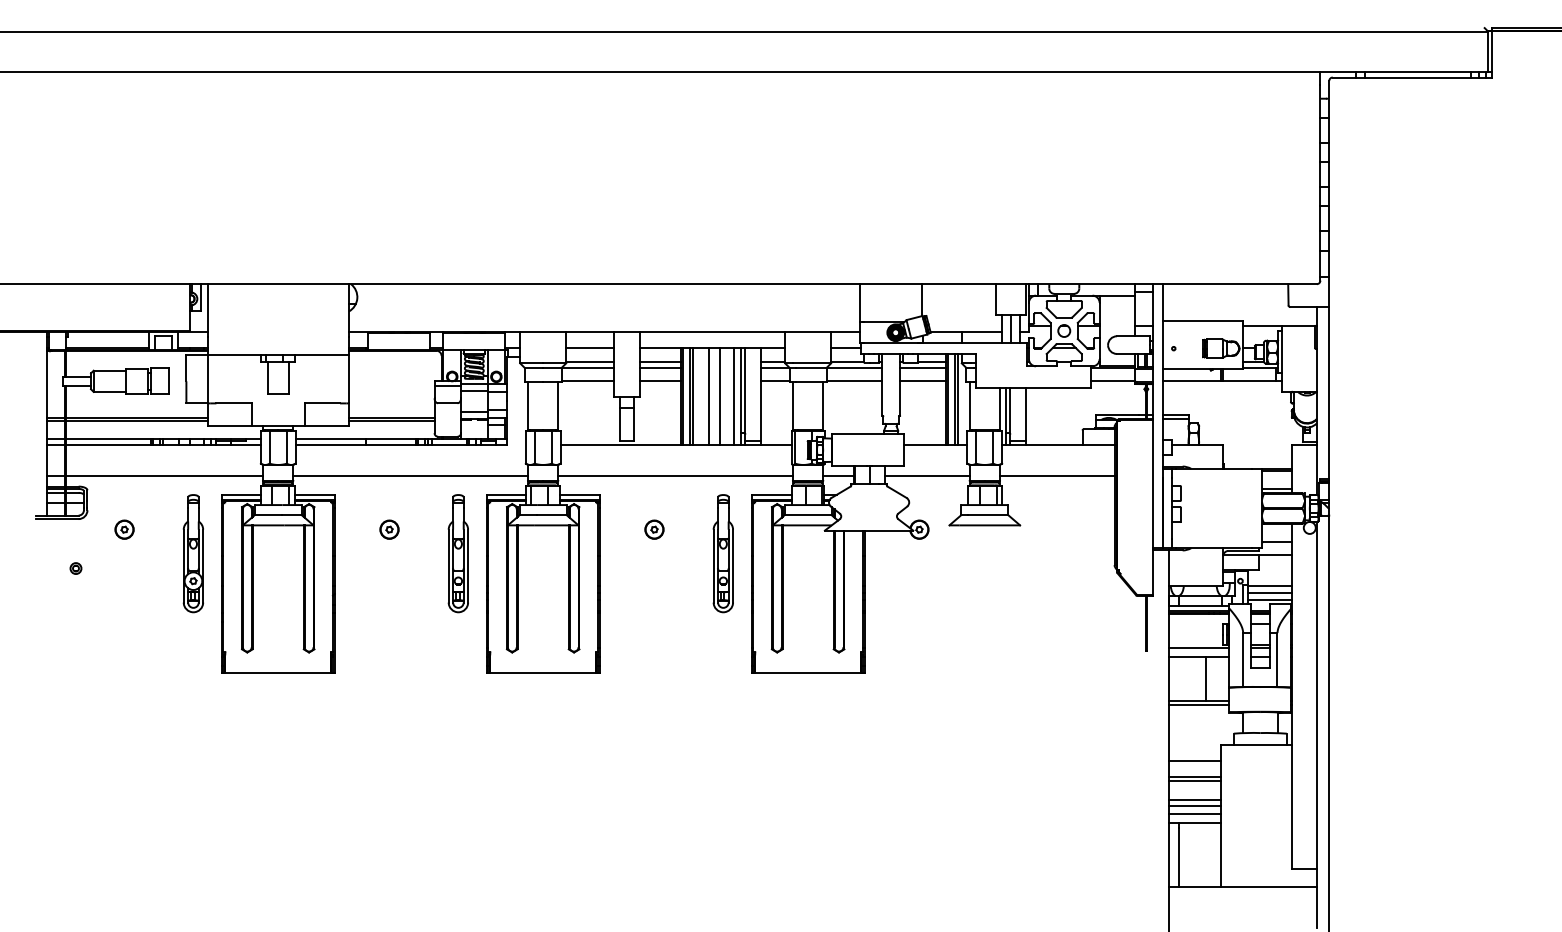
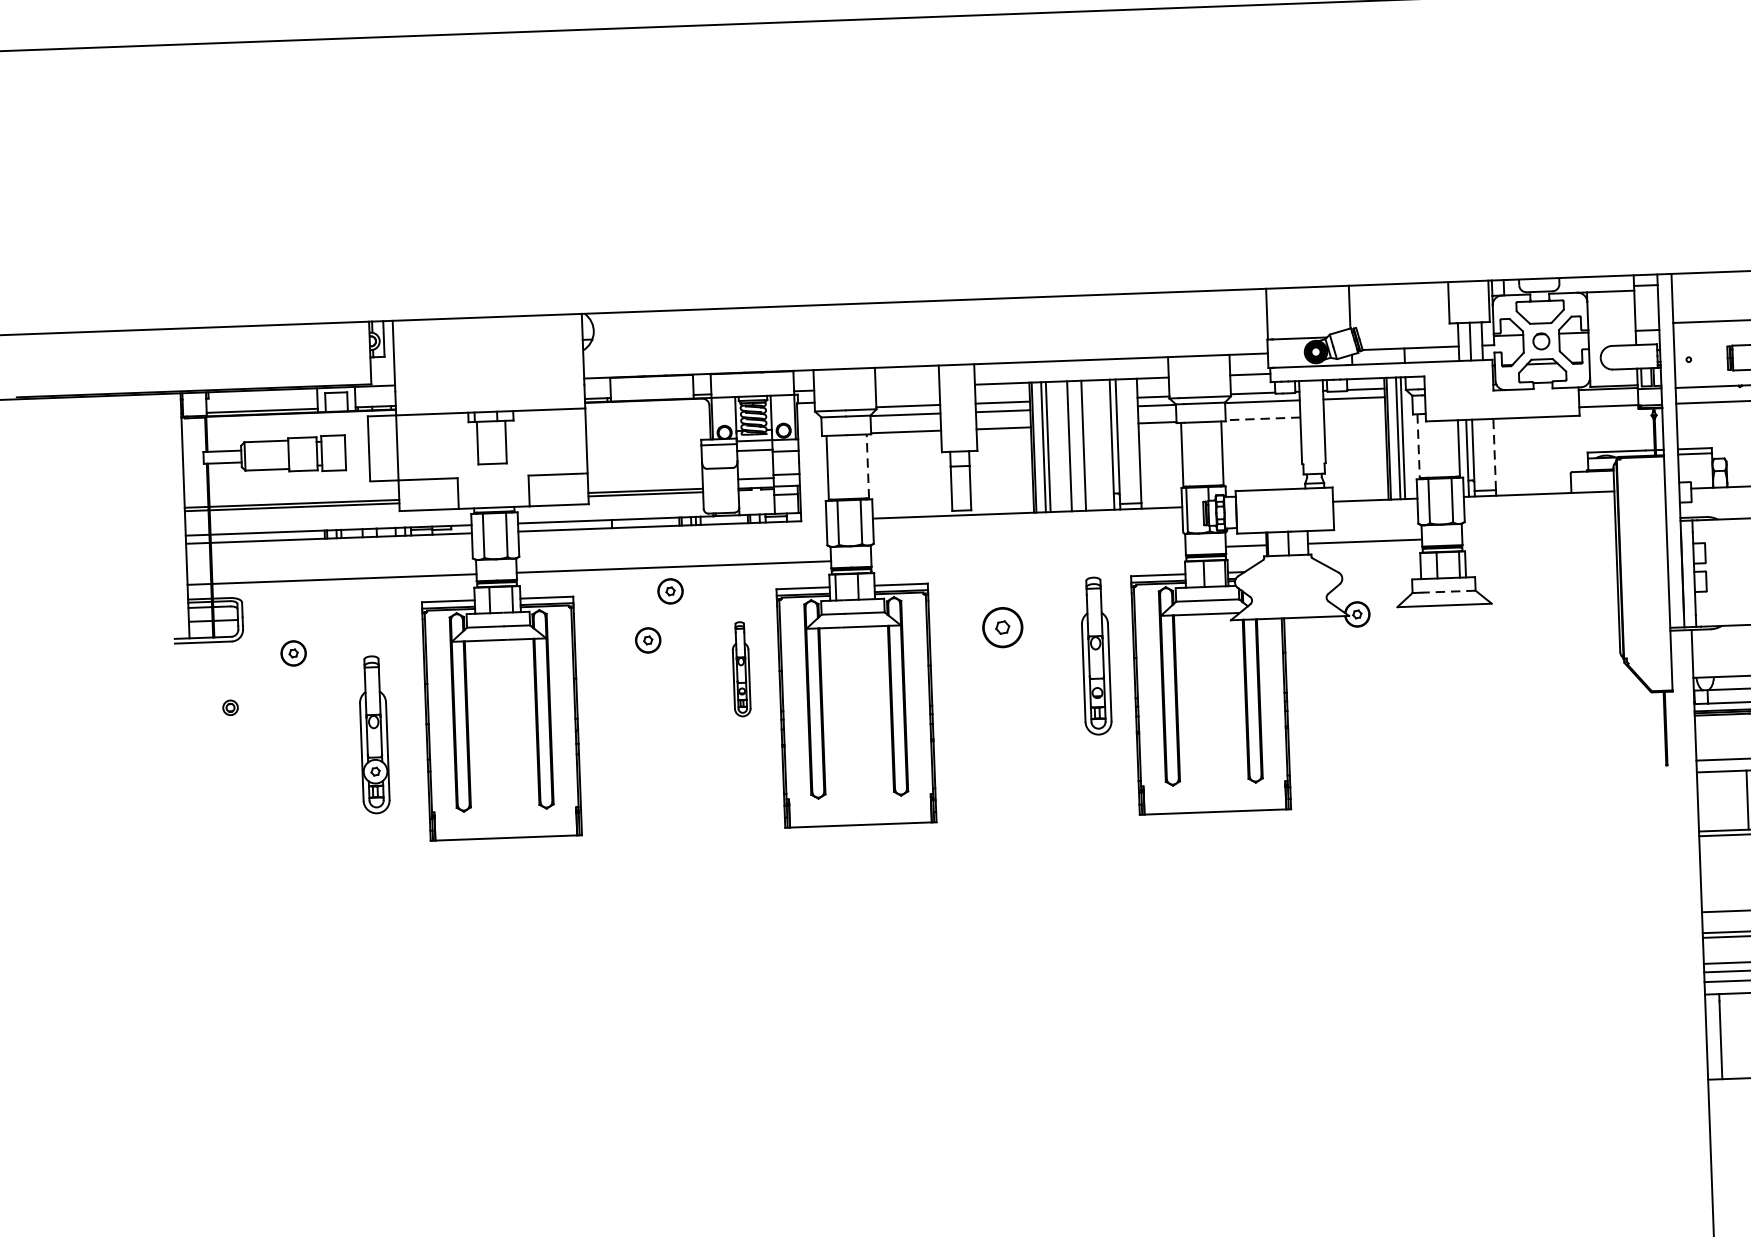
line: (589, 347) -> (906, 386), removed
line: (854, 381) -> (1263, 419), solid -> dashed
line: (922, 381) -> (1354, 415), removed
line: (733, 395) -> (1101, 443), removed
line: (558, 405) -> (868, 465), solid -> dashed
line: (969, 405) -> (1418, 445), solid -> dashed
line: (1026, 414) -> (1494, 455), solid -> dashed
line: (675, 475) -> (1028, 553), removed
line: (1056, 475) -> (1538, 535), removed
part: (407, 493) -> (670, 591), added
line: (987, 515) -> (1447, 592), solid -> dashed
part: (654, 529) -> (1002, 627), size x1.6
part: (192, 553) -> (372, 734), moved
part: (457, 553) -> (740, 668), size x0.6

